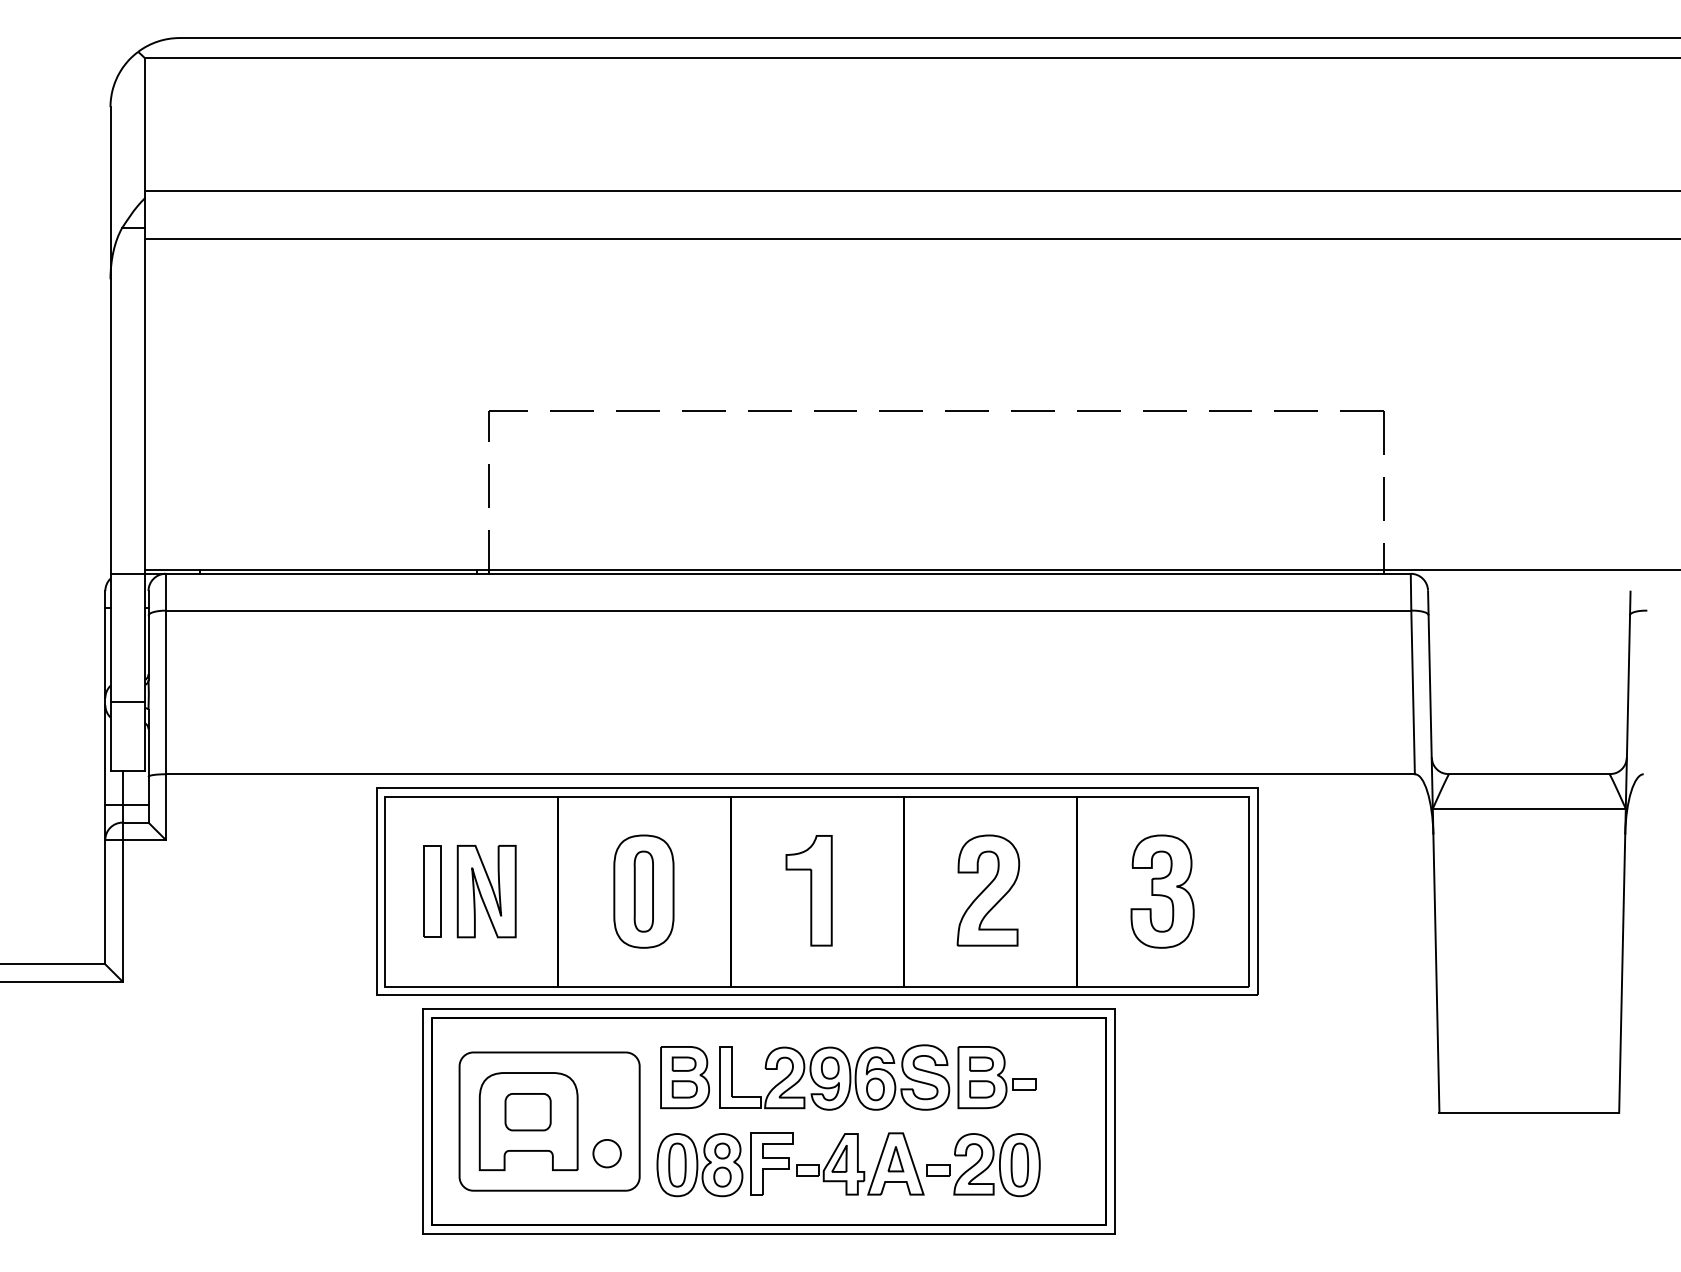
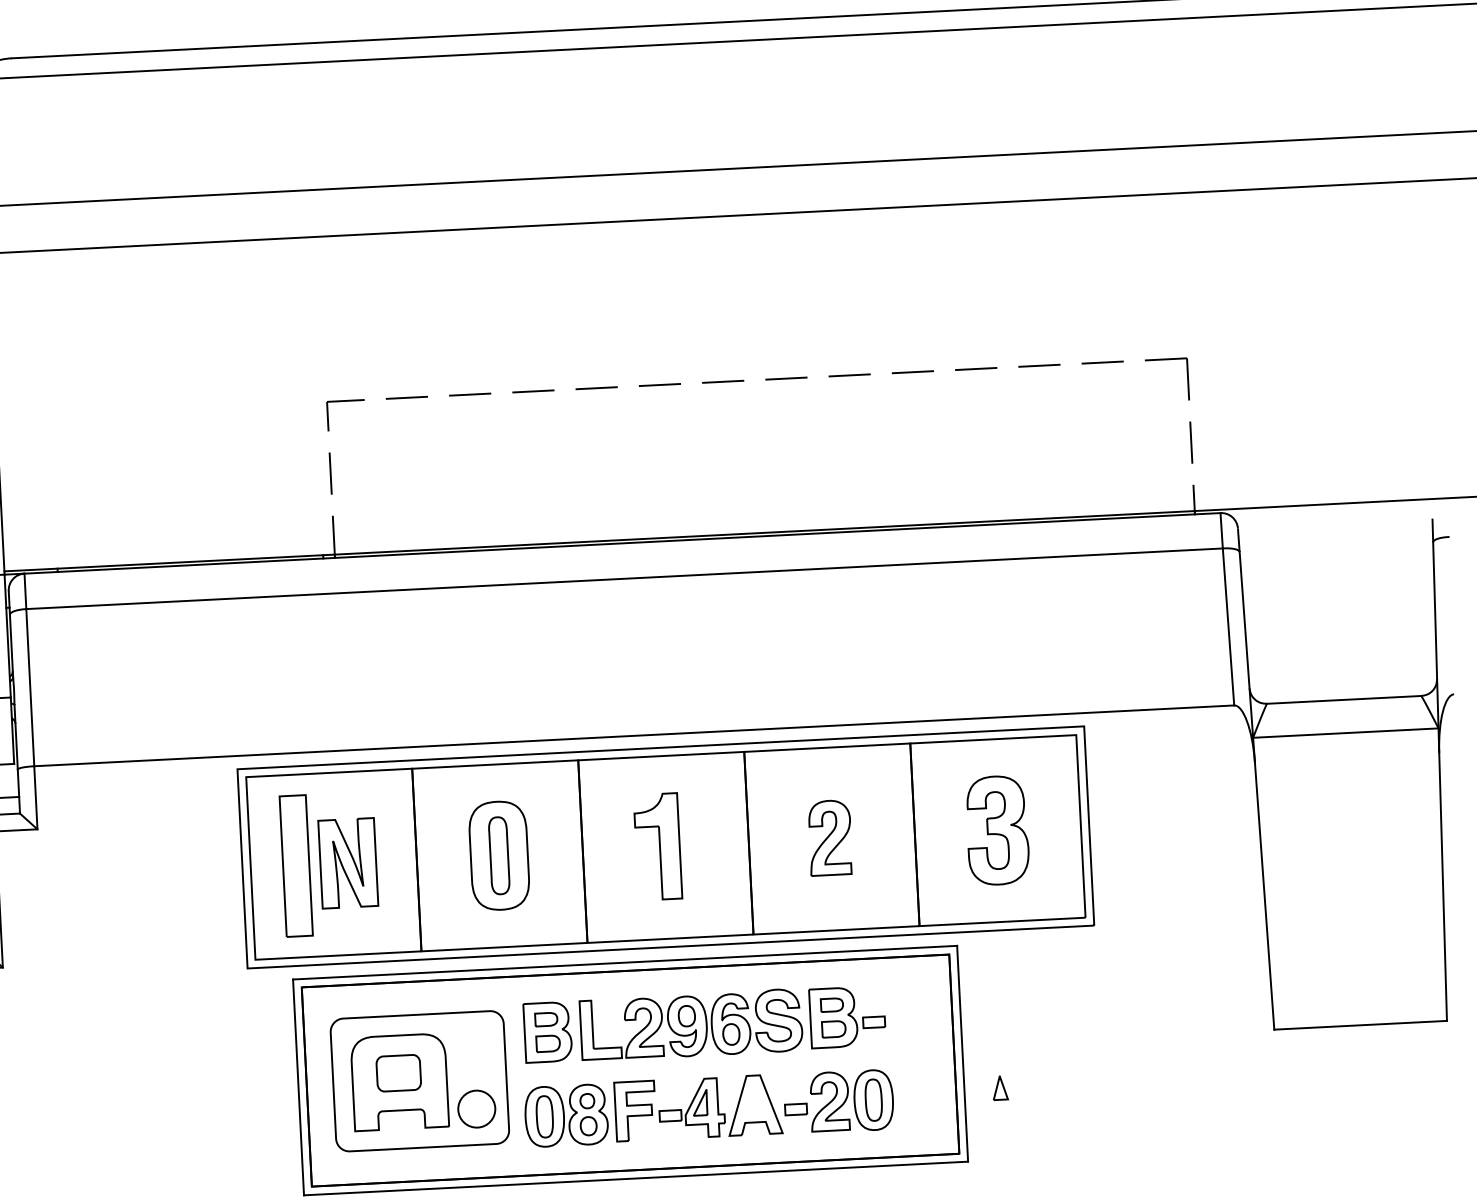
part: (988, 890) -> (830, 837), size x0.7
part: (432, 891) -> (296, 865), size x1.6
part: (606, 1153) -> (476, 1109), size x1.4
part: (895, 1159) -> (999, 1088), moved

